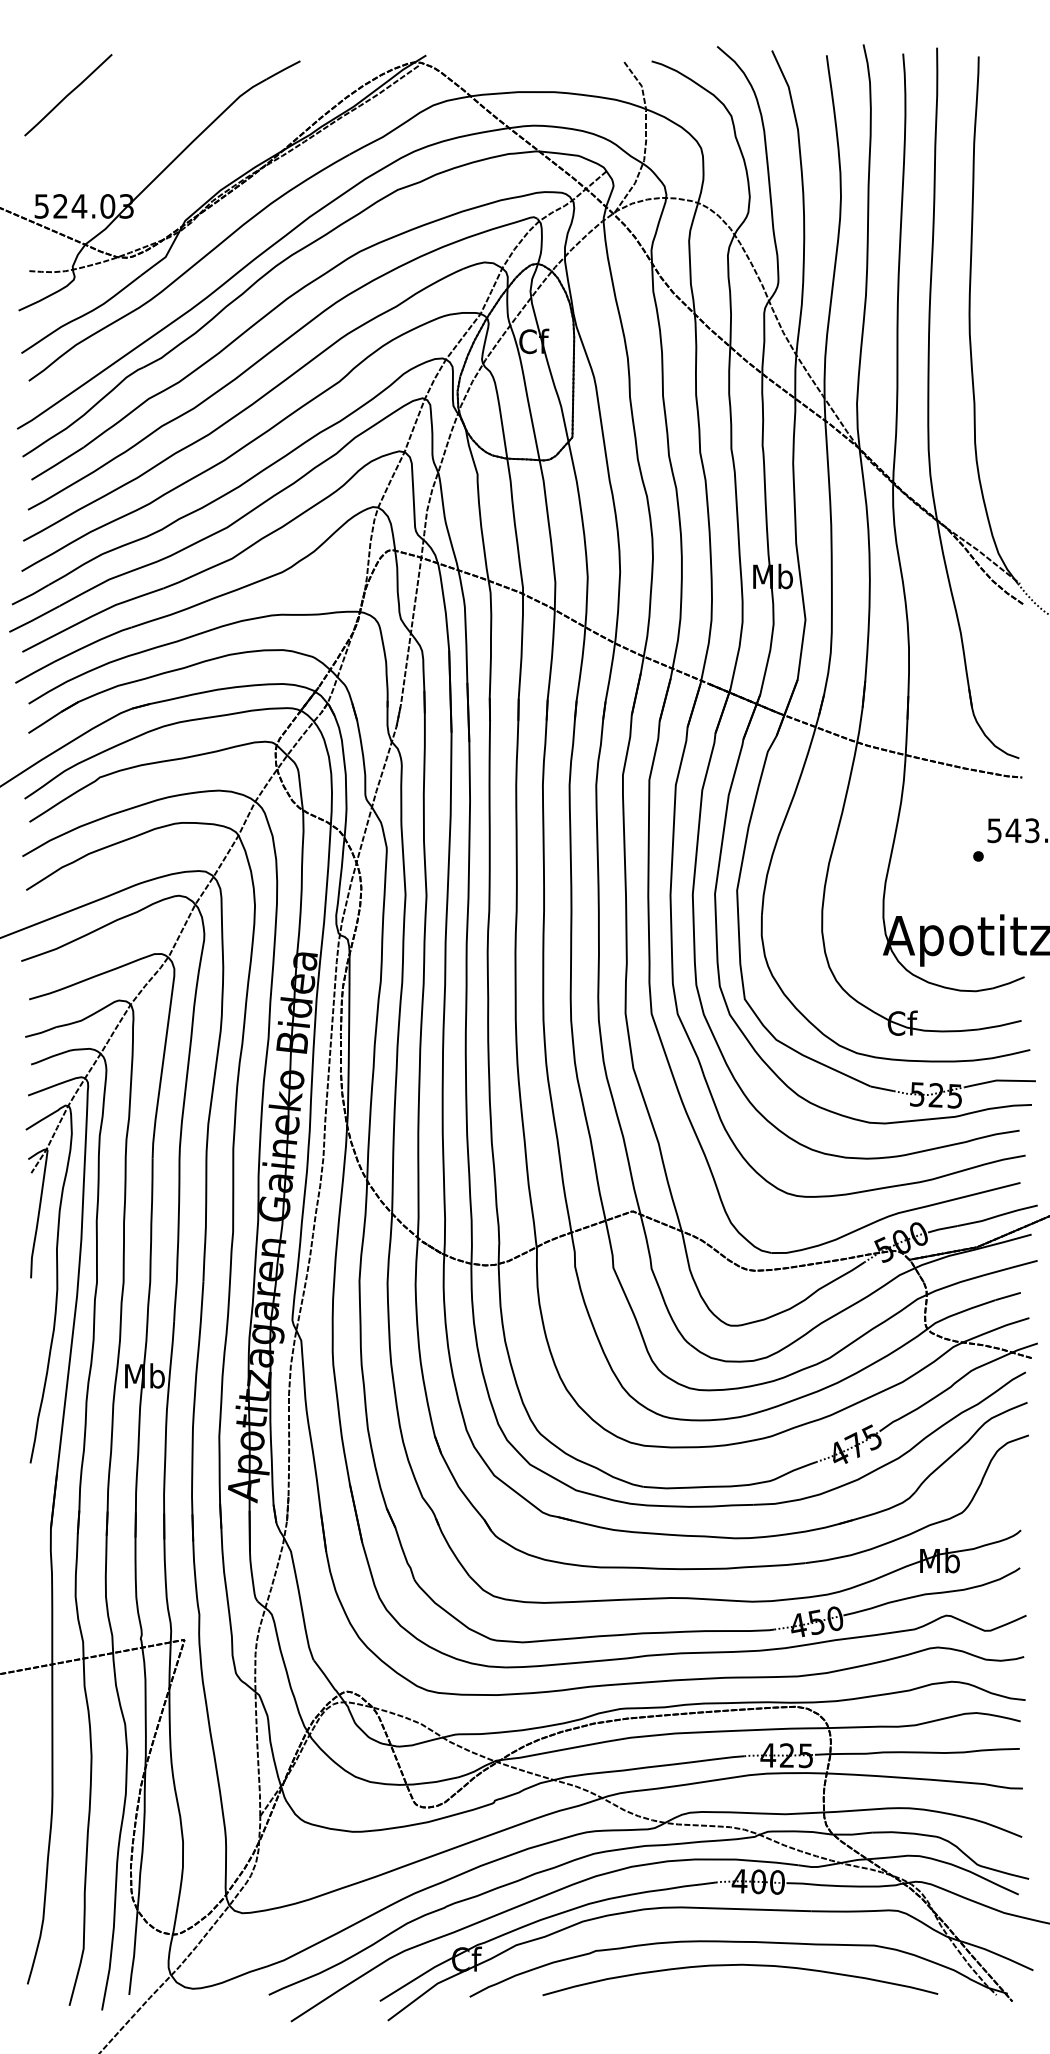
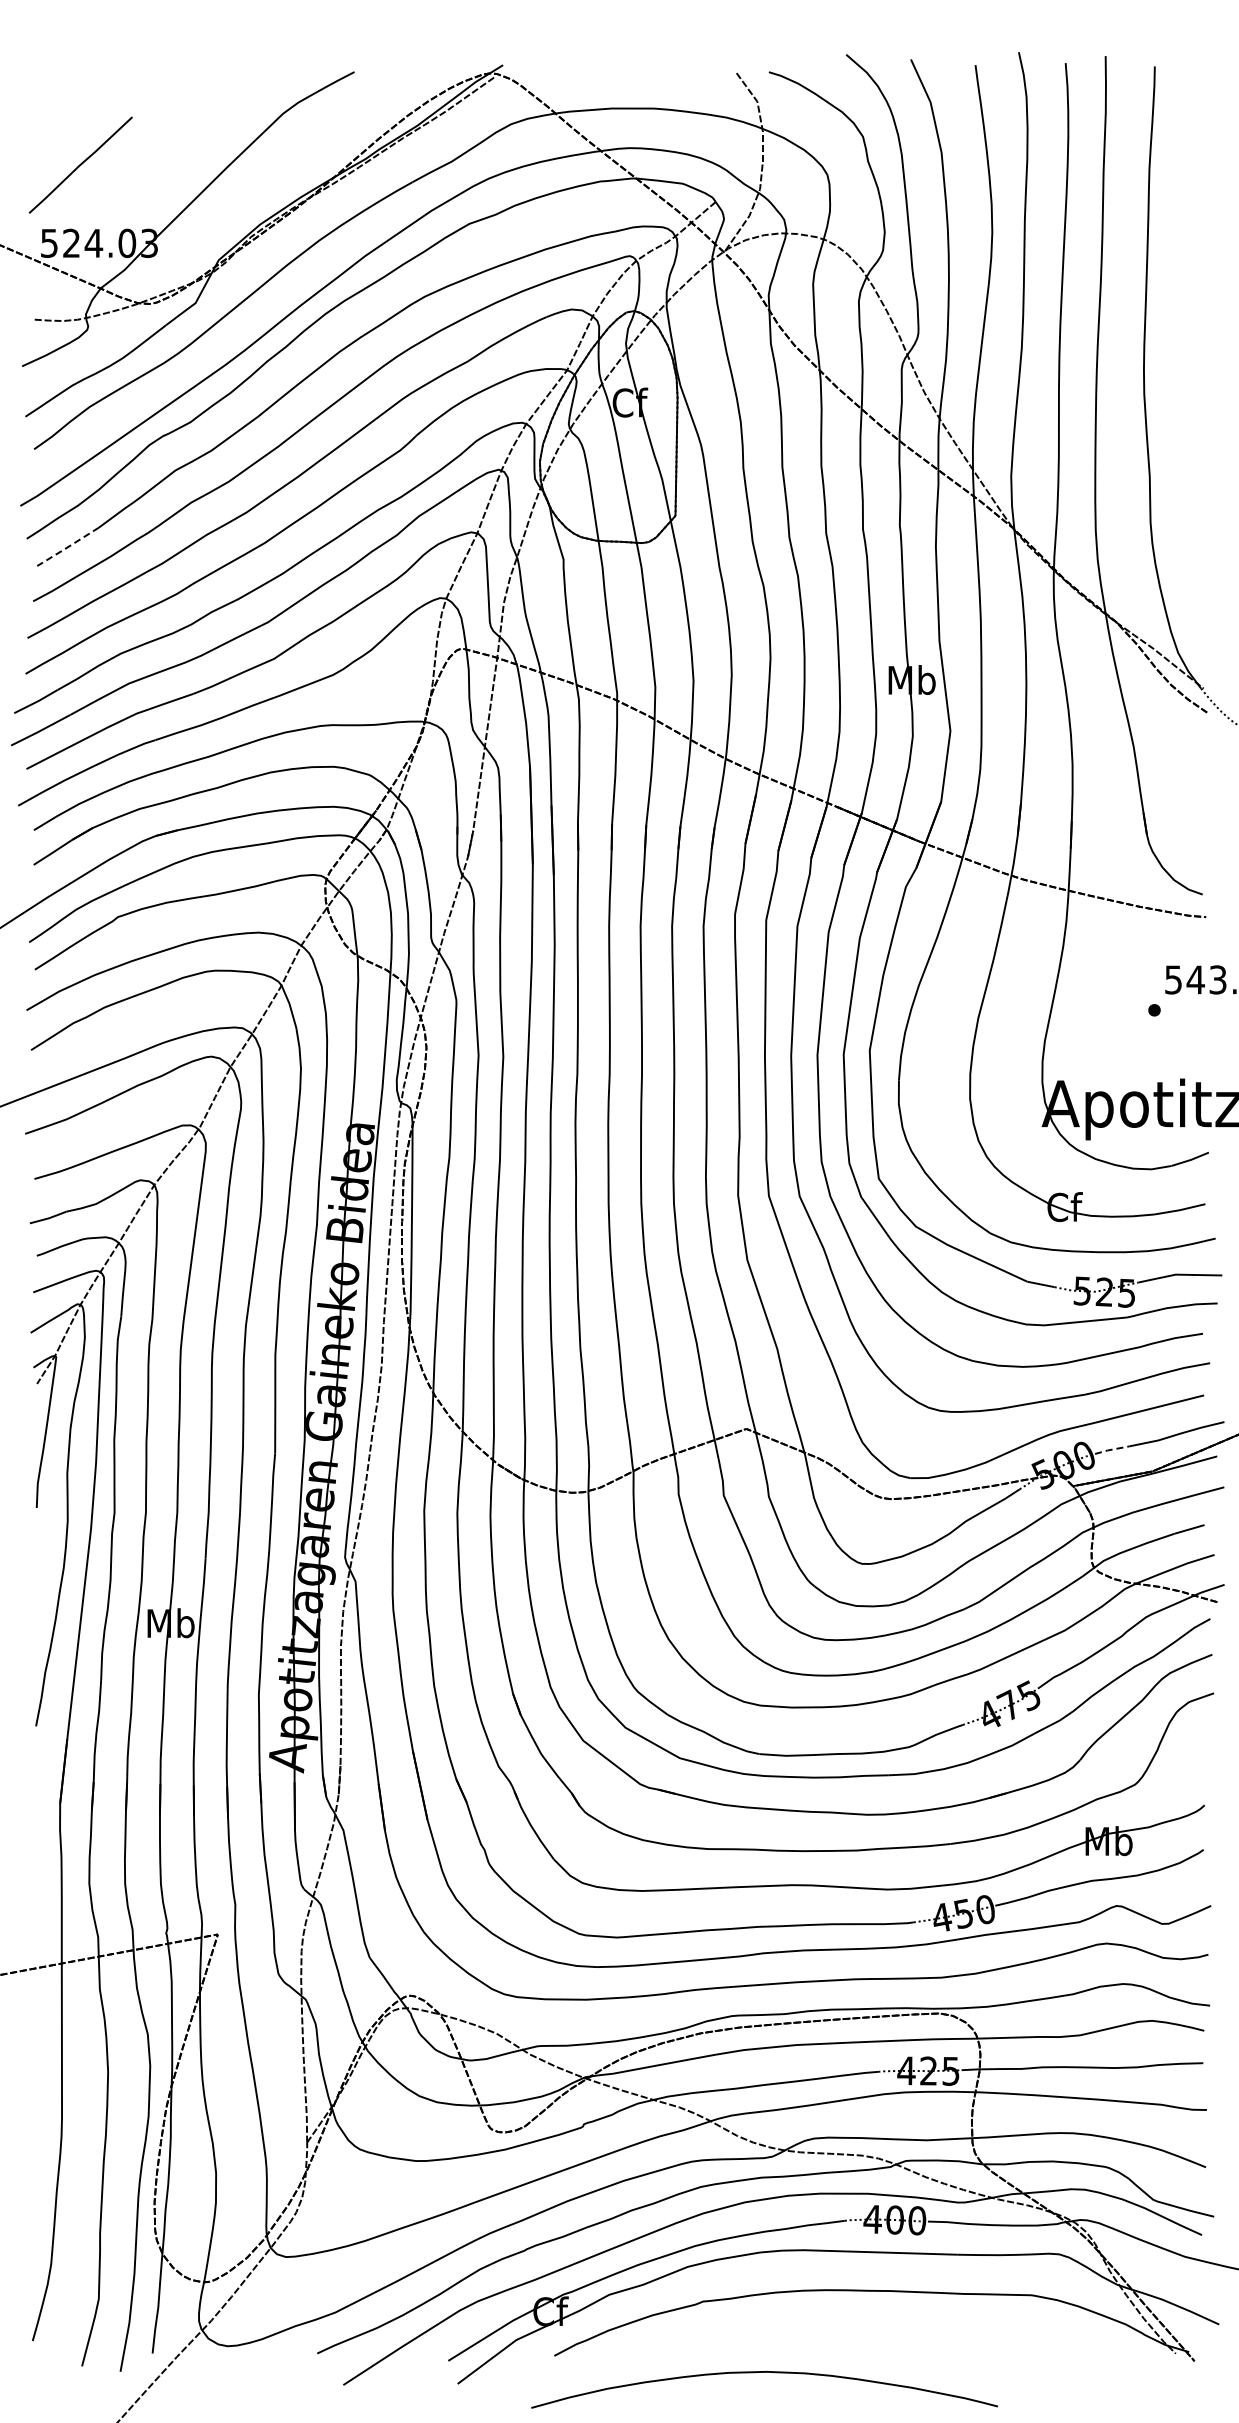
line: (68, 94) -> (80, 164), moved
line: (57, 464) -> (67, 547), solid -> dashed
line: (942, 1228) -> (1111, 1449), solid -> dashed
curve: (740, 1965) -> (764, 2372), moved

